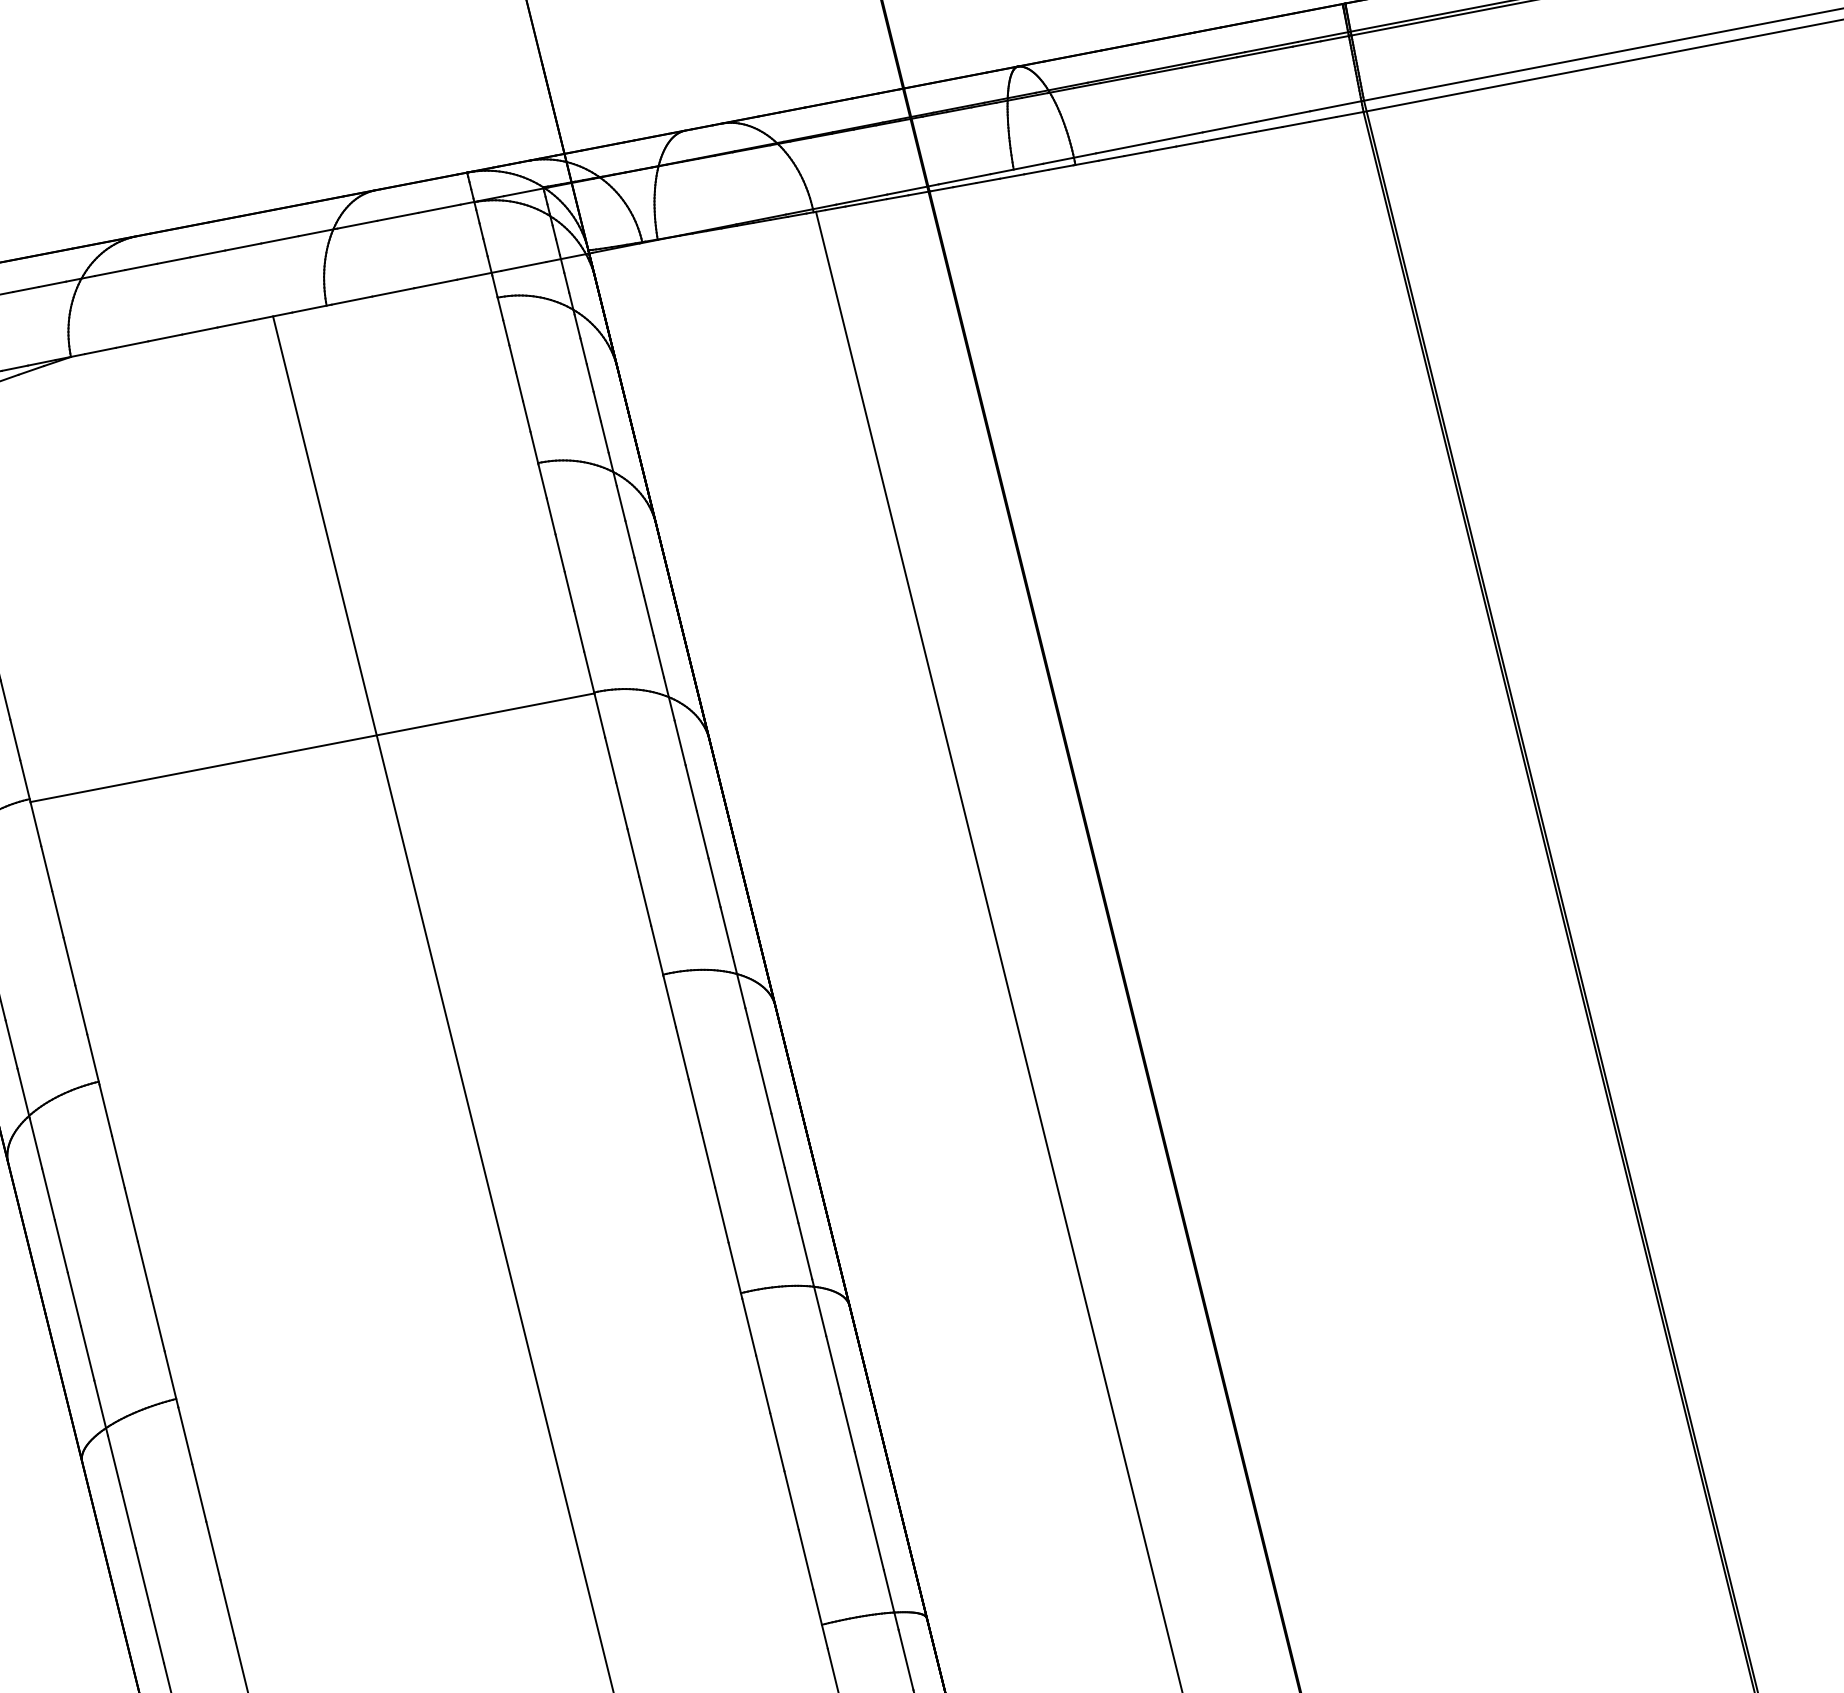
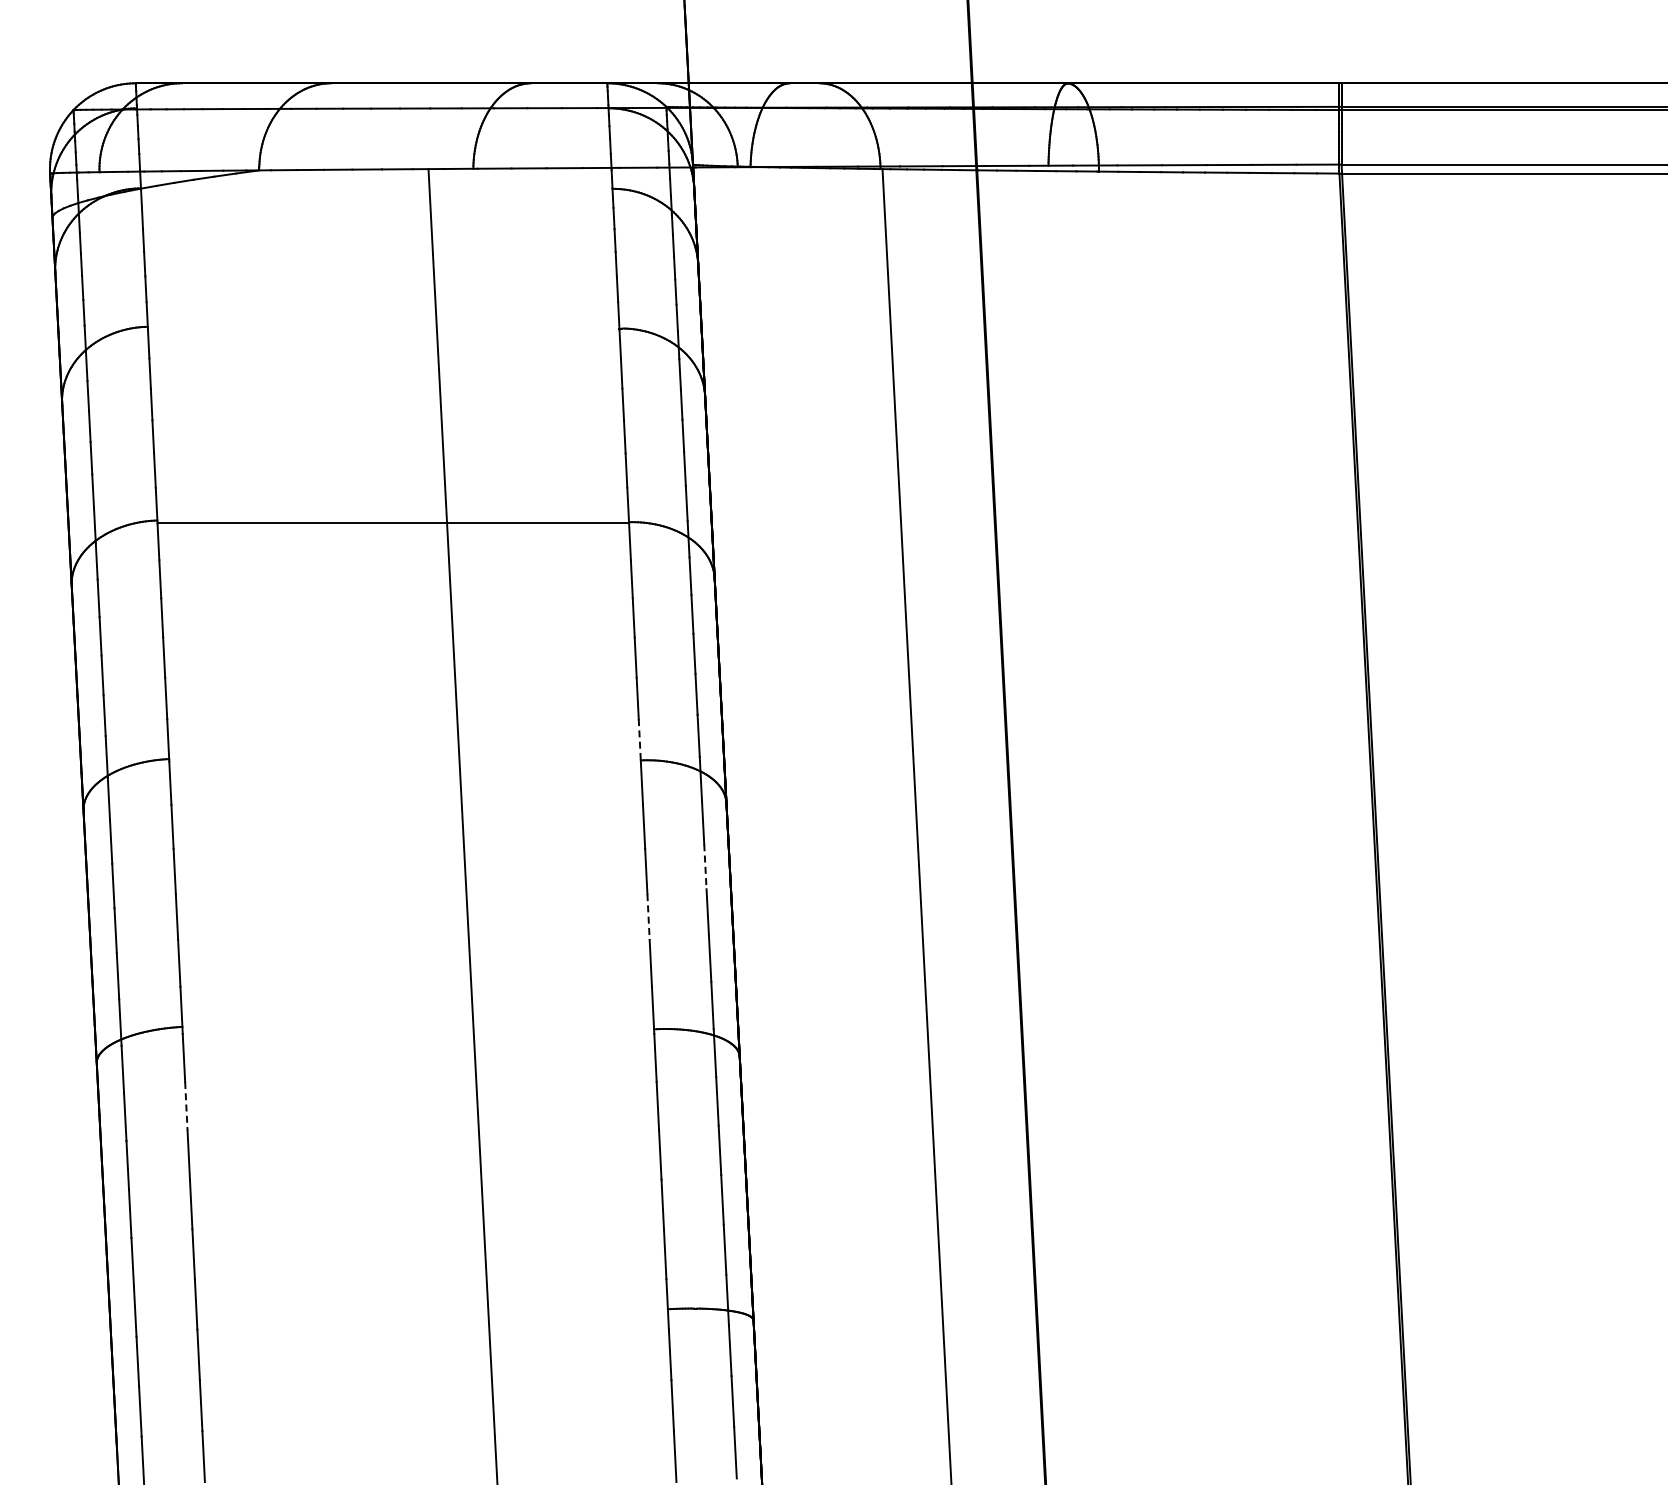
line: (656, 951) -> (639, 740), solid -> dashed
line: (764, 1086) -> (705, 866), solid -> dashed
line: (708, 1160) -> (648, 917), solid -> dashed
line: (199, 1493) -> (186, 1106), solid -> dashed

